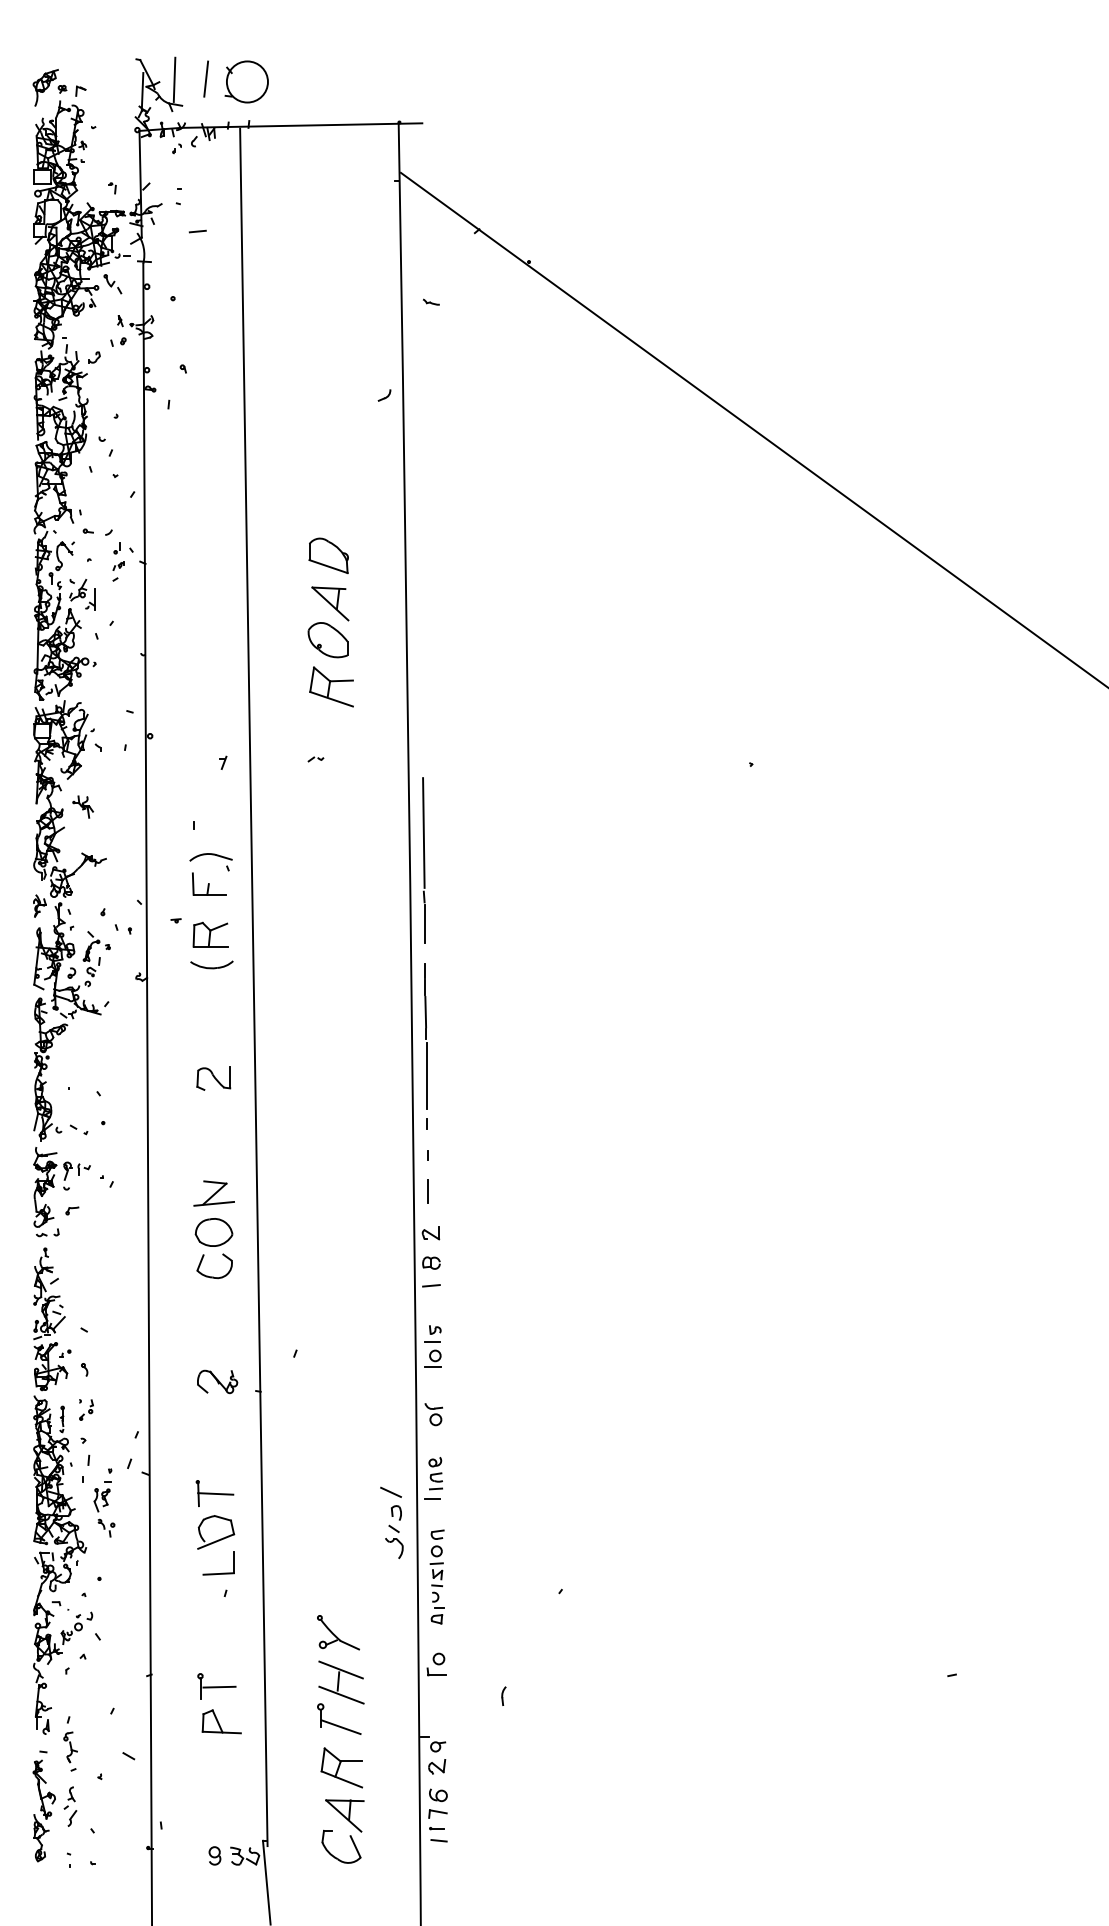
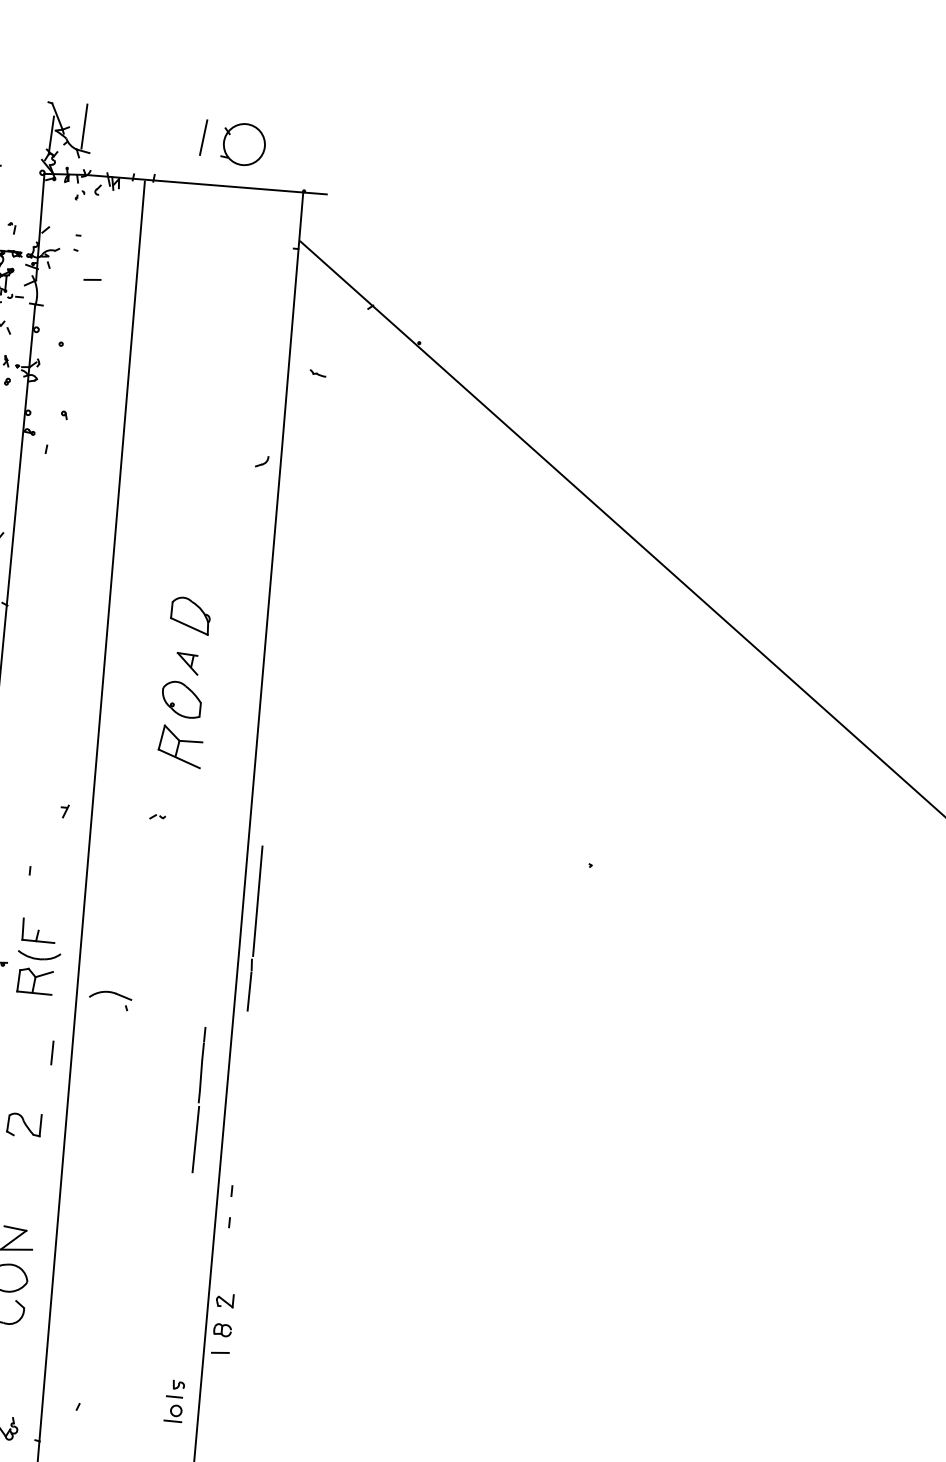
line: (205, 78) -> (203, 136), moved
part: (246, 81) -> (243, 144), moved
part: (330, 603) -> (187, 663), size x0.6
part: (212, 855) -> (112, 993), moved
part: (211, 964) -> (38, 955), moved
line: (425, 1036) -> (198, 1099), moved
line: (427, 1191) -> (52, 1053), moved
part: (432, 1346) -> (174, 1401), moved

